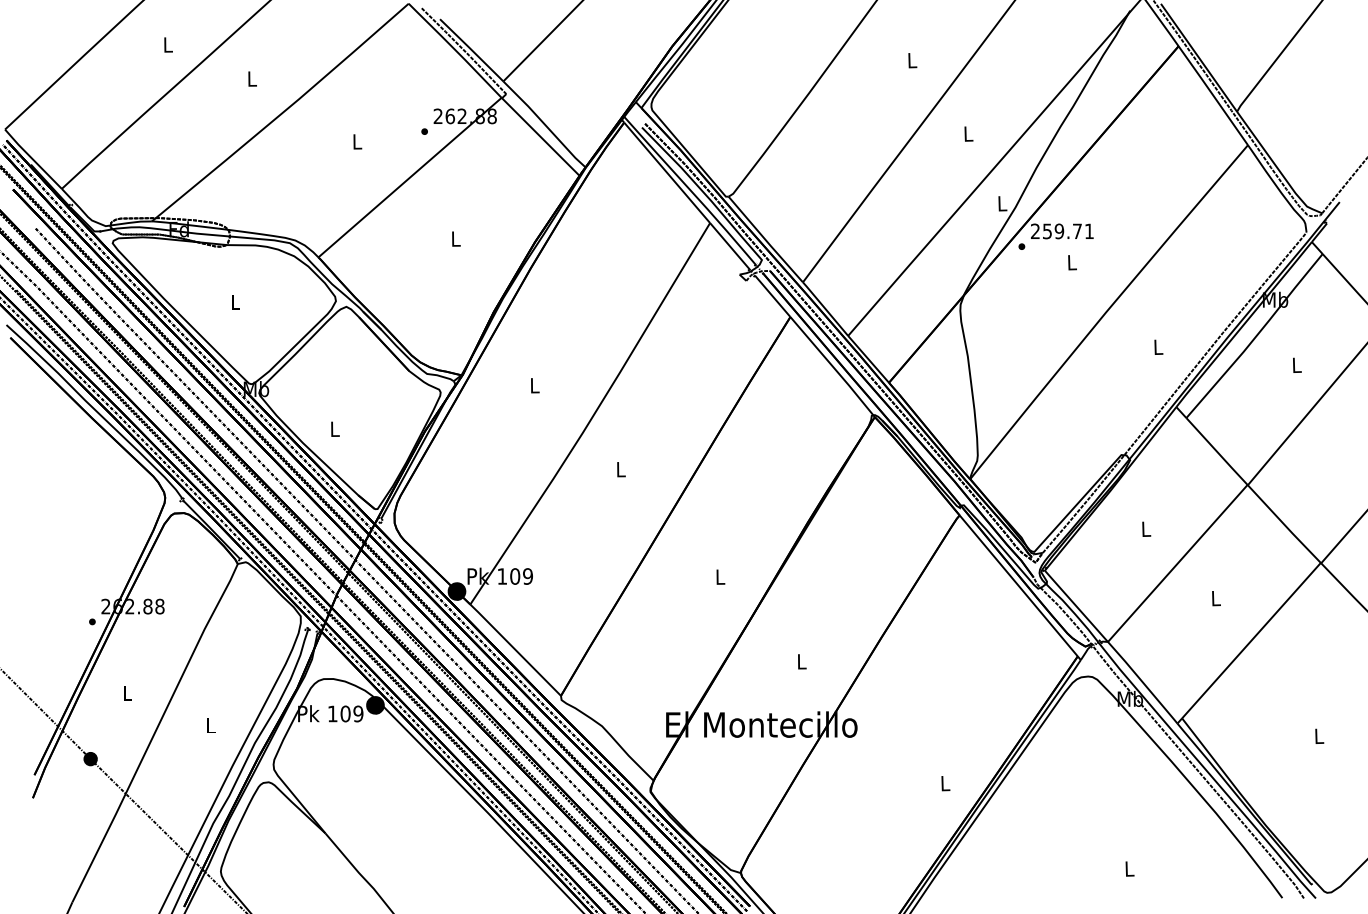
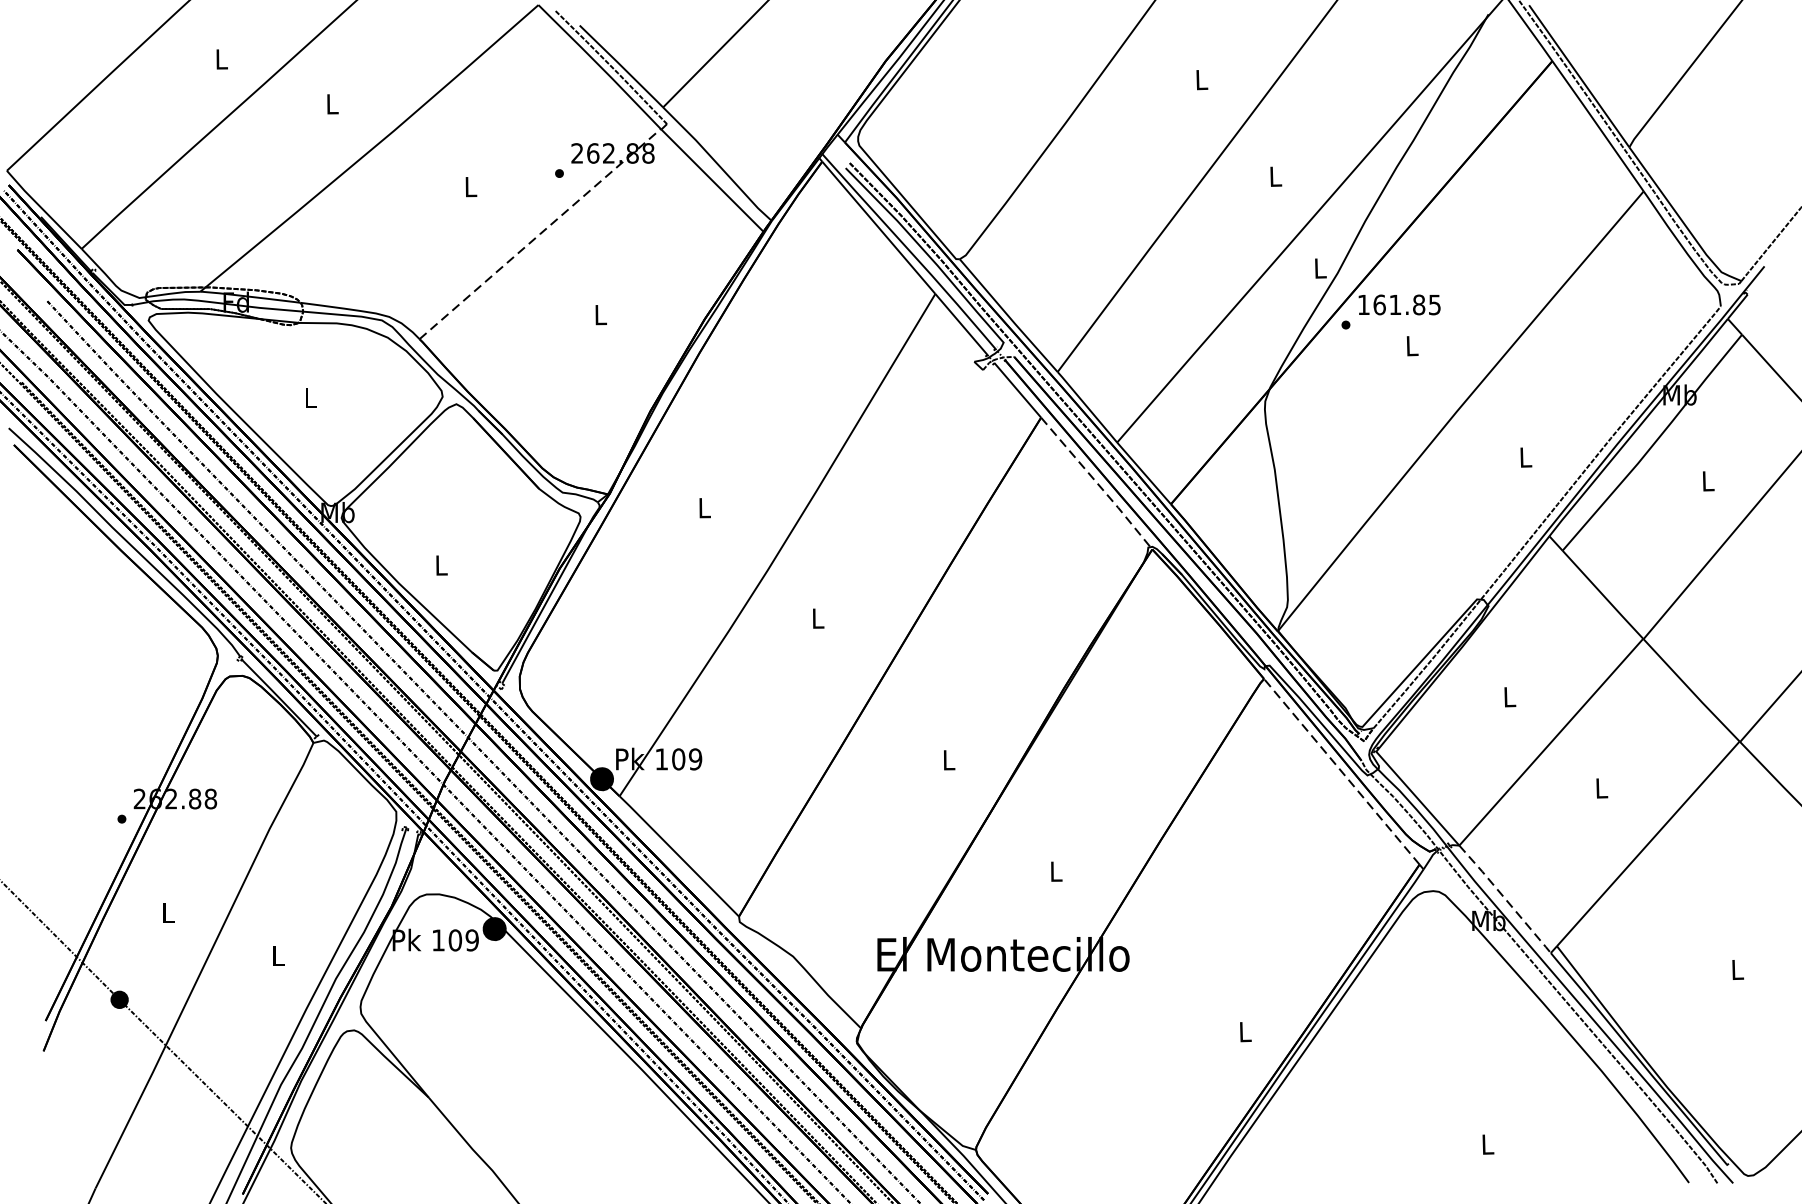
line: (410, 177) -> (540, 233), solid -> dashed
text: (1062, 231) -> (1399, 305), 259.71 -> 161.85
line: (832, 366) -> (1096, 482), solid -> dashed
line: (1018, 585) -> (1341, 771), solid -> dashed
line: (1143, 683) -> (1506, 900), solid -> dashed

